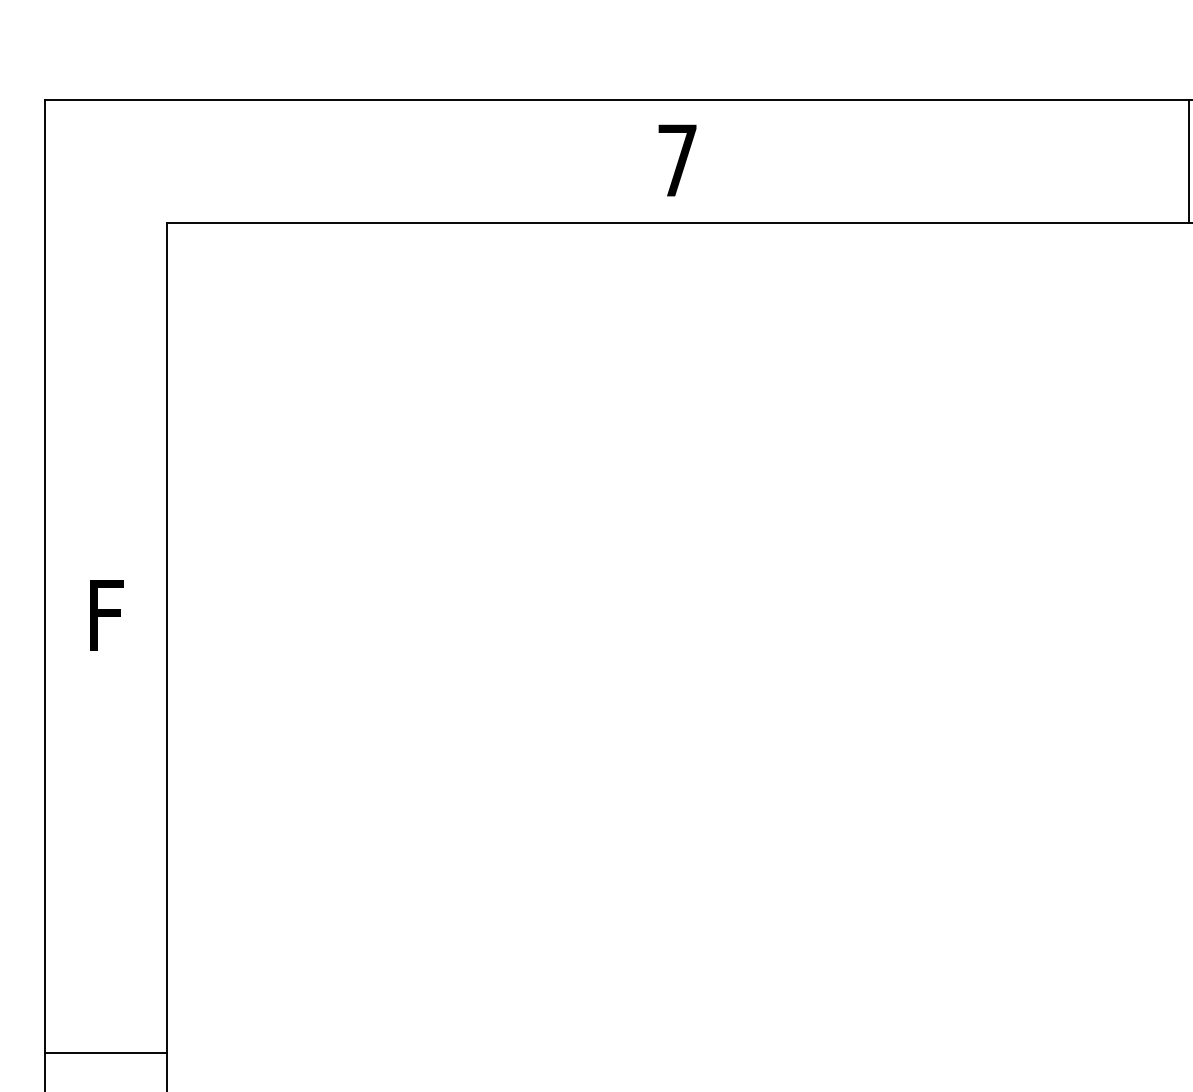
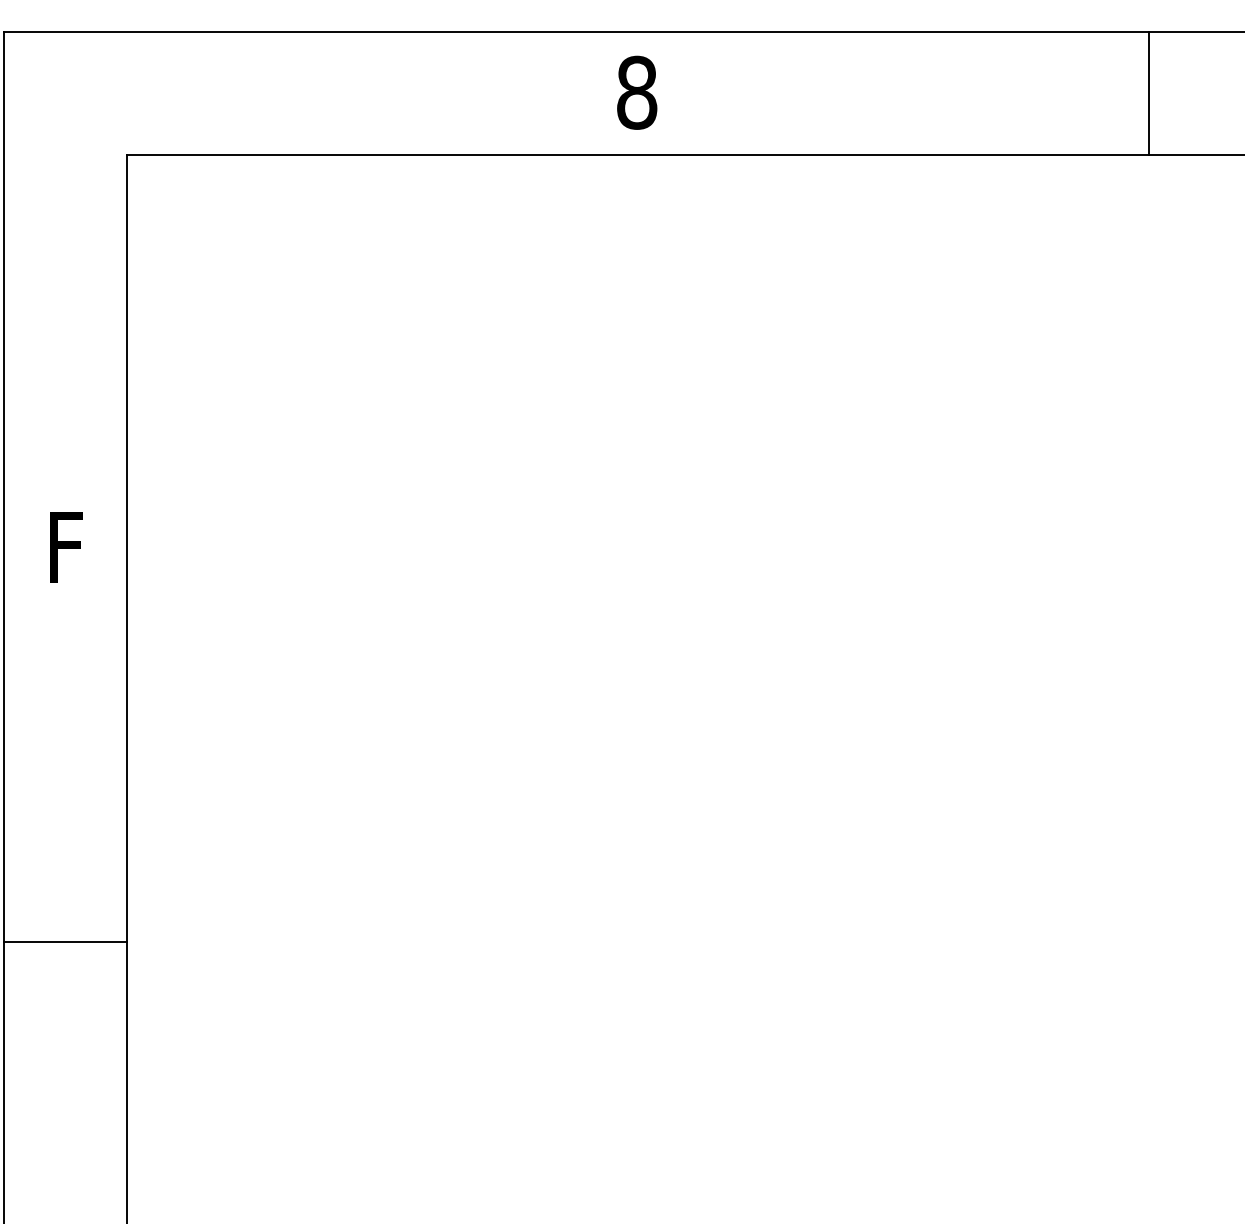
text: (677, 160) -> (637, 92), 7 -> 8
line: (105, 1052) -> (65, 941), moved

